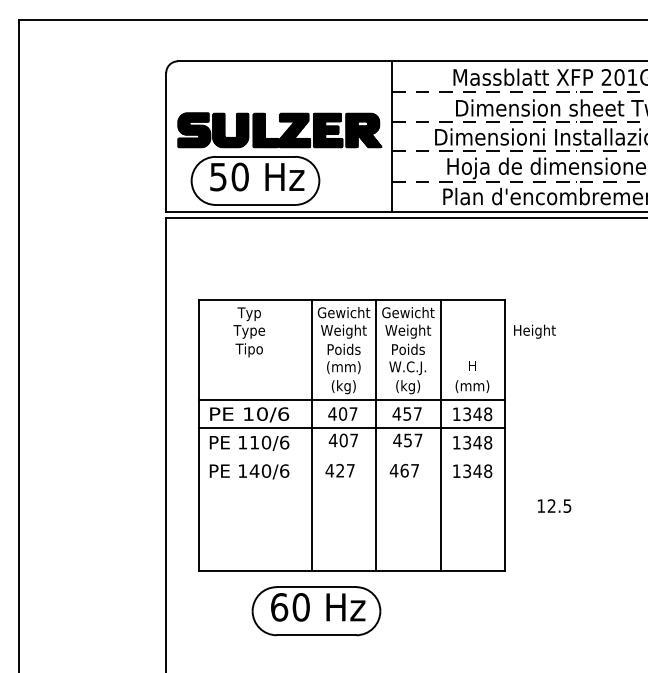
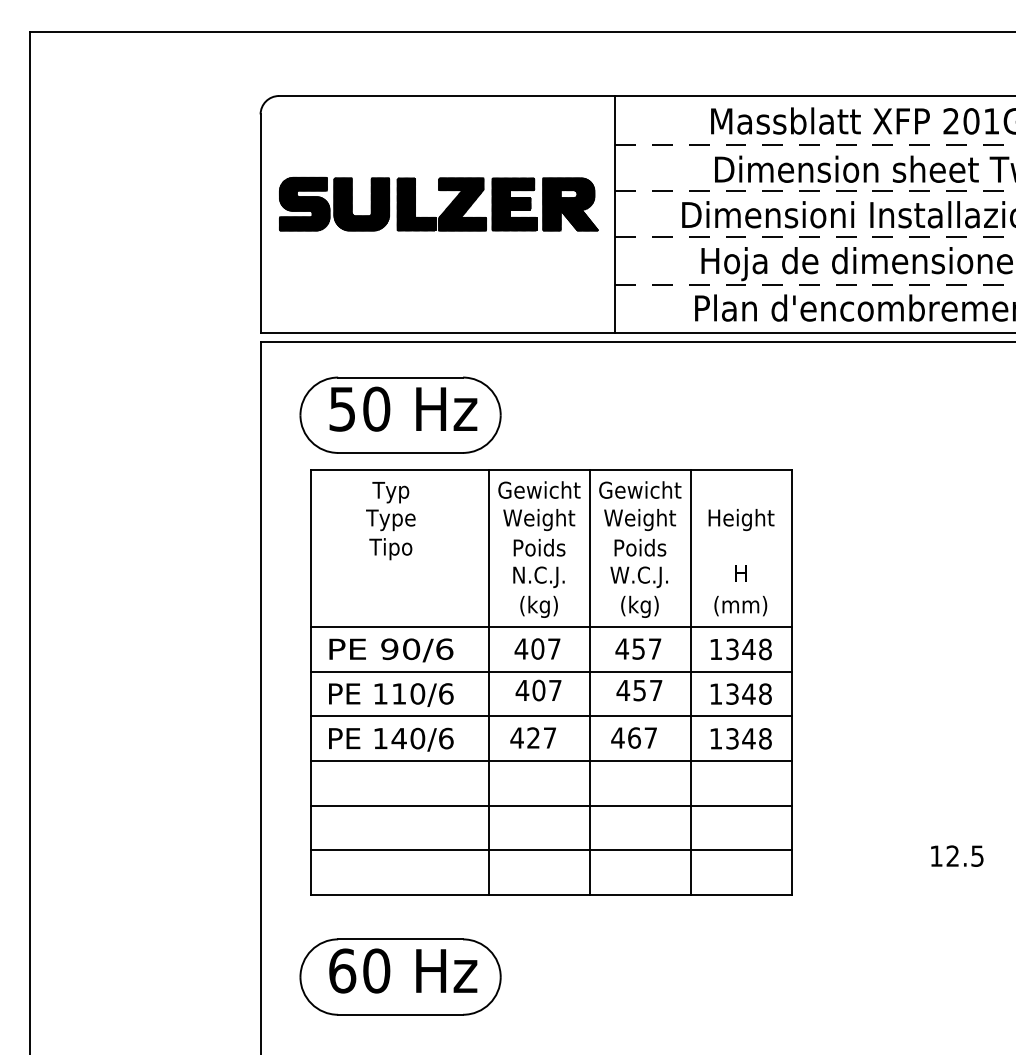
part: (255, 180) -> (400, 414), moved
text: (534, 331) -> (740, 519), moved
text: (343, 368) -> (538, 577), (mm) -> N.C.J.
text: (248, 413) -> (389, 648), 10/6 -> 90/6
line: (351, 456) -> (551, 715), added
line: (351, 485) -> (551, 761), added
text: (554, 505) -> (957, 855), moved
line: (351, 513) -> (551, 805), added
line: (351, 542) -> (551, 850), added
part: (316, 611) -> (400, 977), moved

